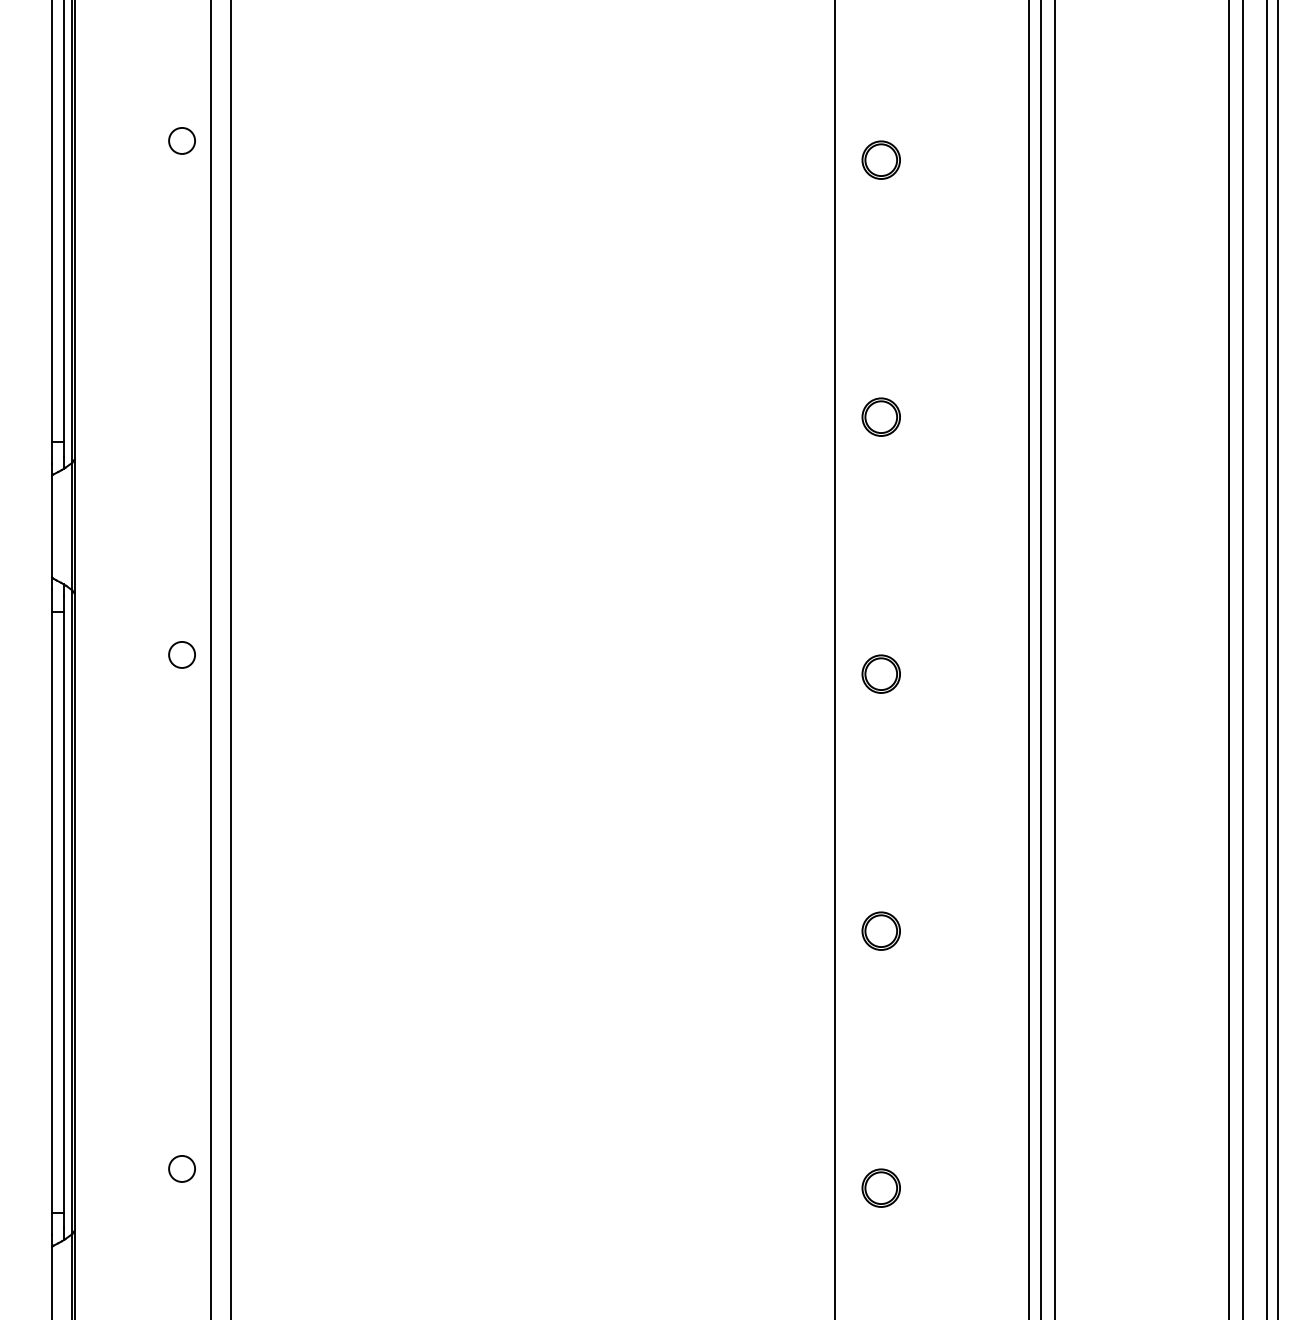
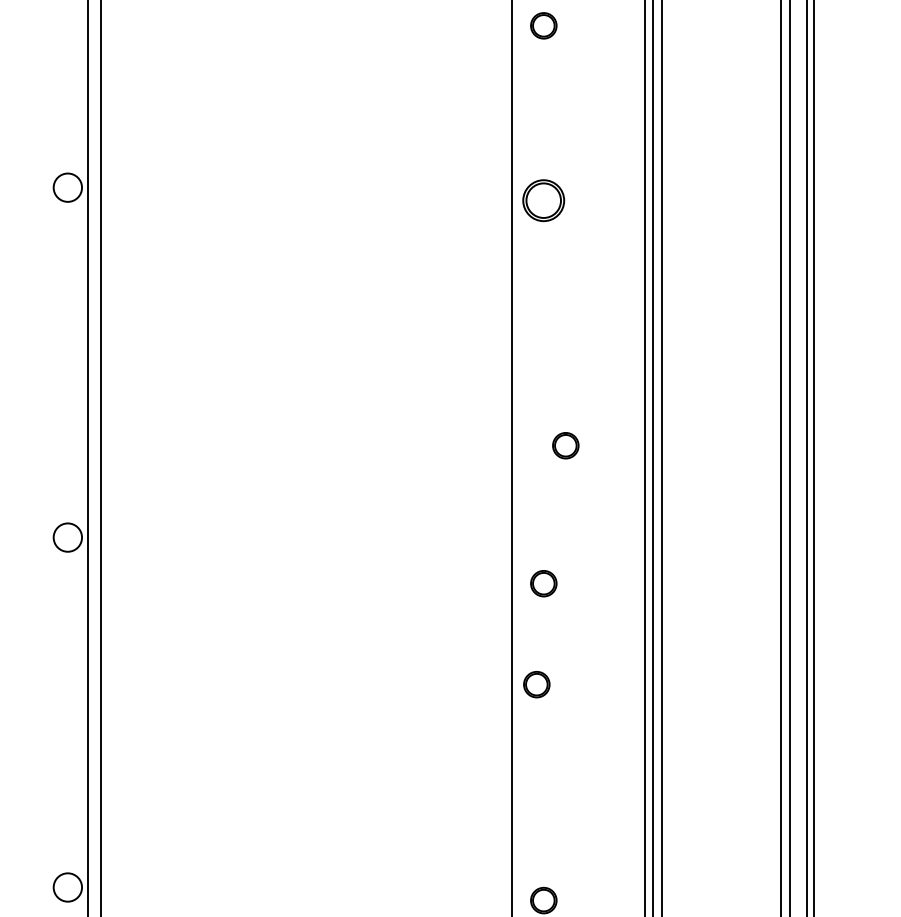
circle: (181, 140) -> (67, 187), size x1.6
part: (880, 159) -> (543, 200), size x1.6
part: (880, 416) -> (565, 445), moved
circle: (181, 654) -> (67, 537), size x1.6
part: (880, 673) -> (543, 583), moved
part: (880, 930) -> (536, 684), moved
circle: (181, 1168) -> (67, 887), size x1.6

